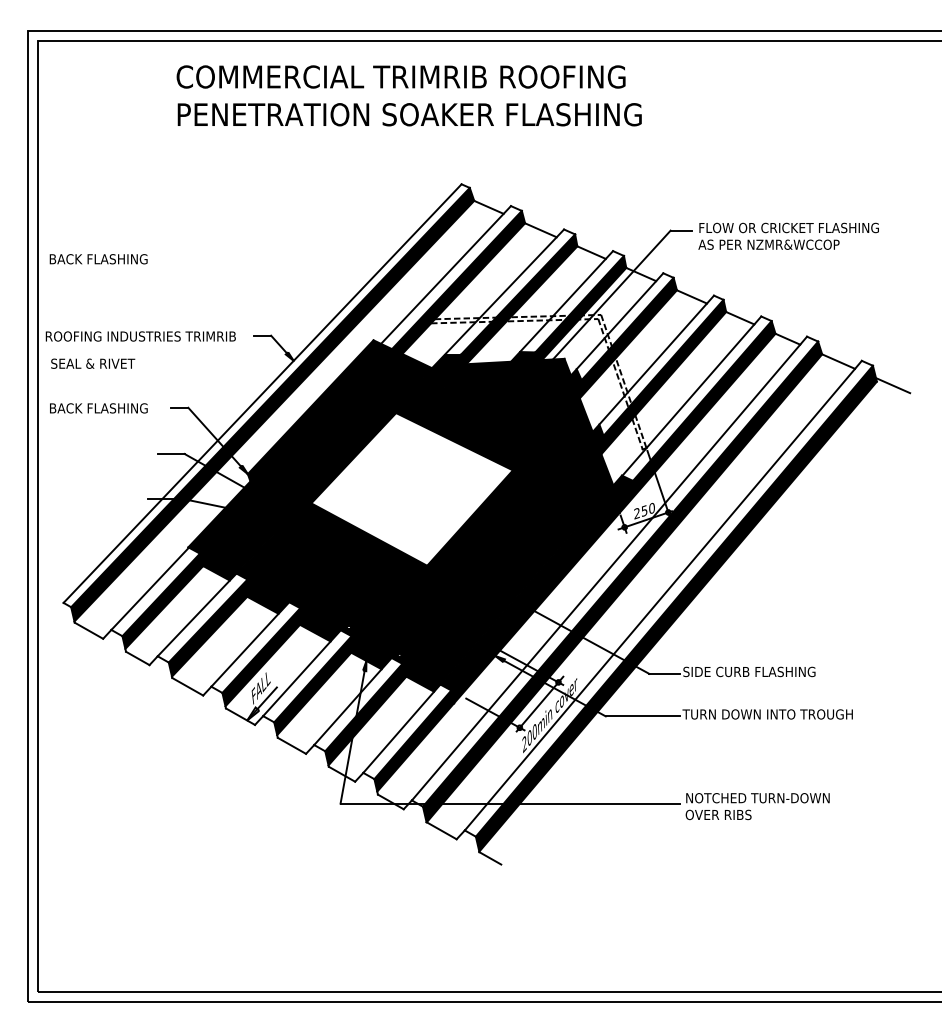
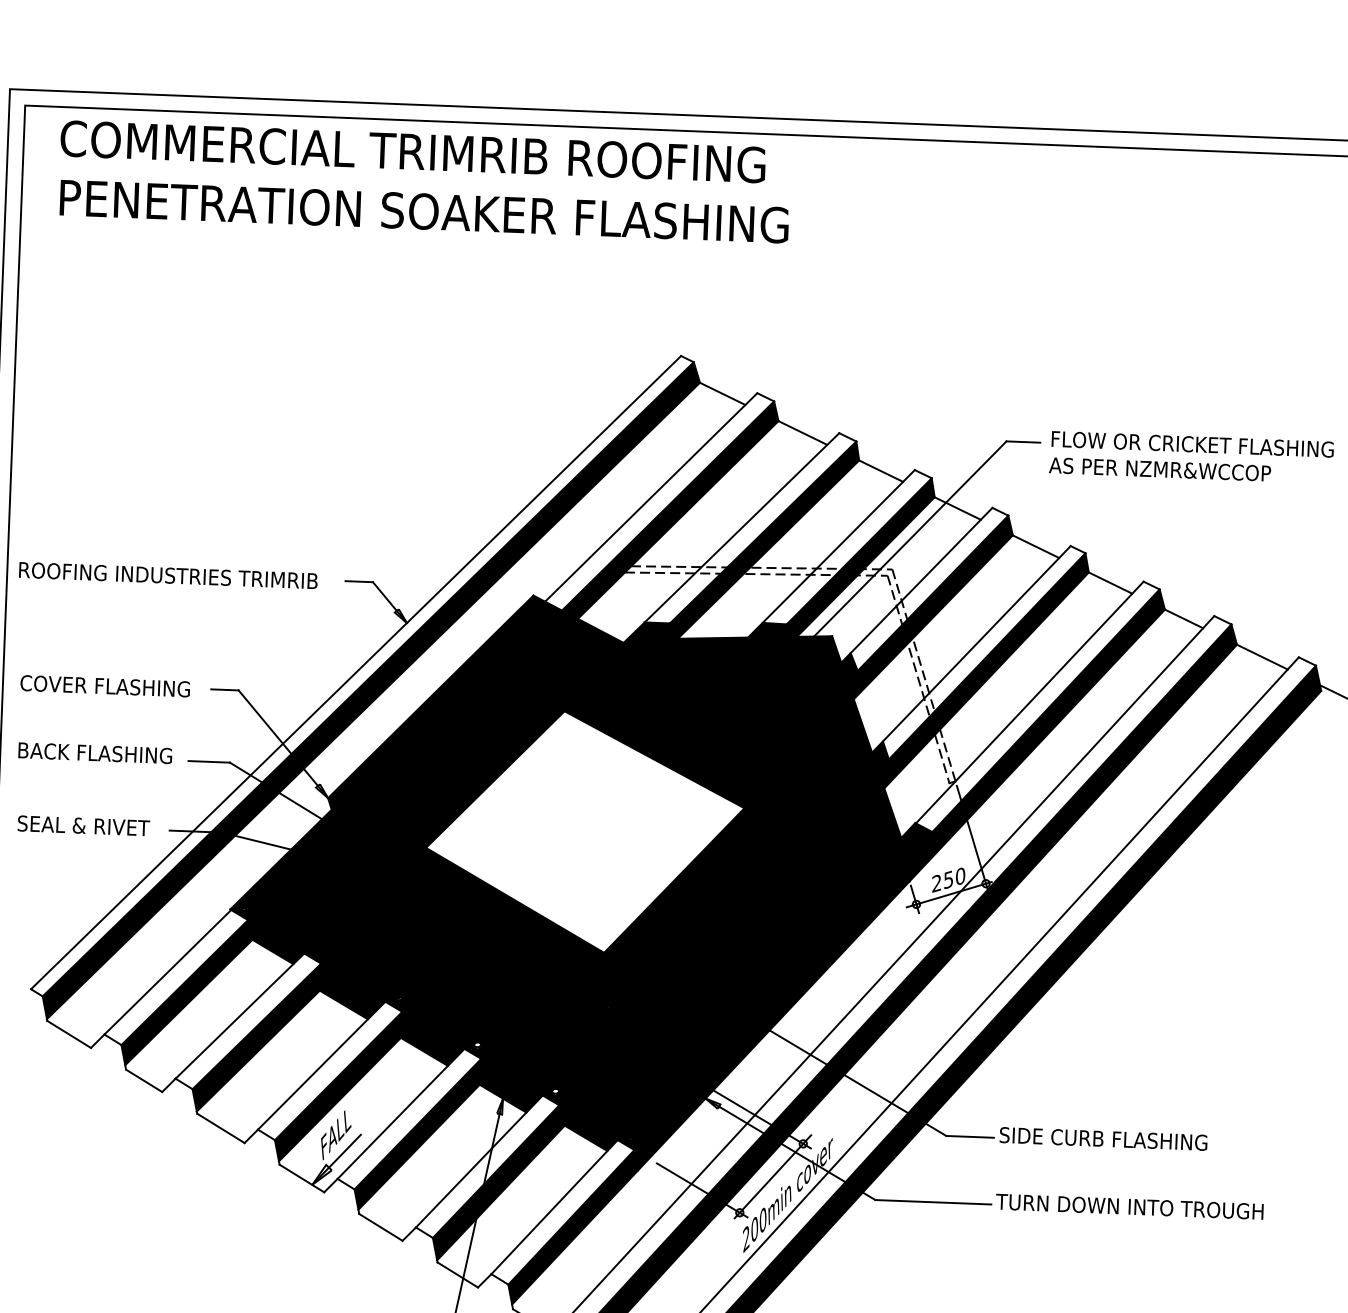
text: (408, 95) -> (423, 181), moved
text: (98, 259) -> (94, 753), moved
text: (93, 363) -> (84, 825), moved
text: (103, 408) -> (105, 686), BACK FLASHING -> COVER FLASHING

